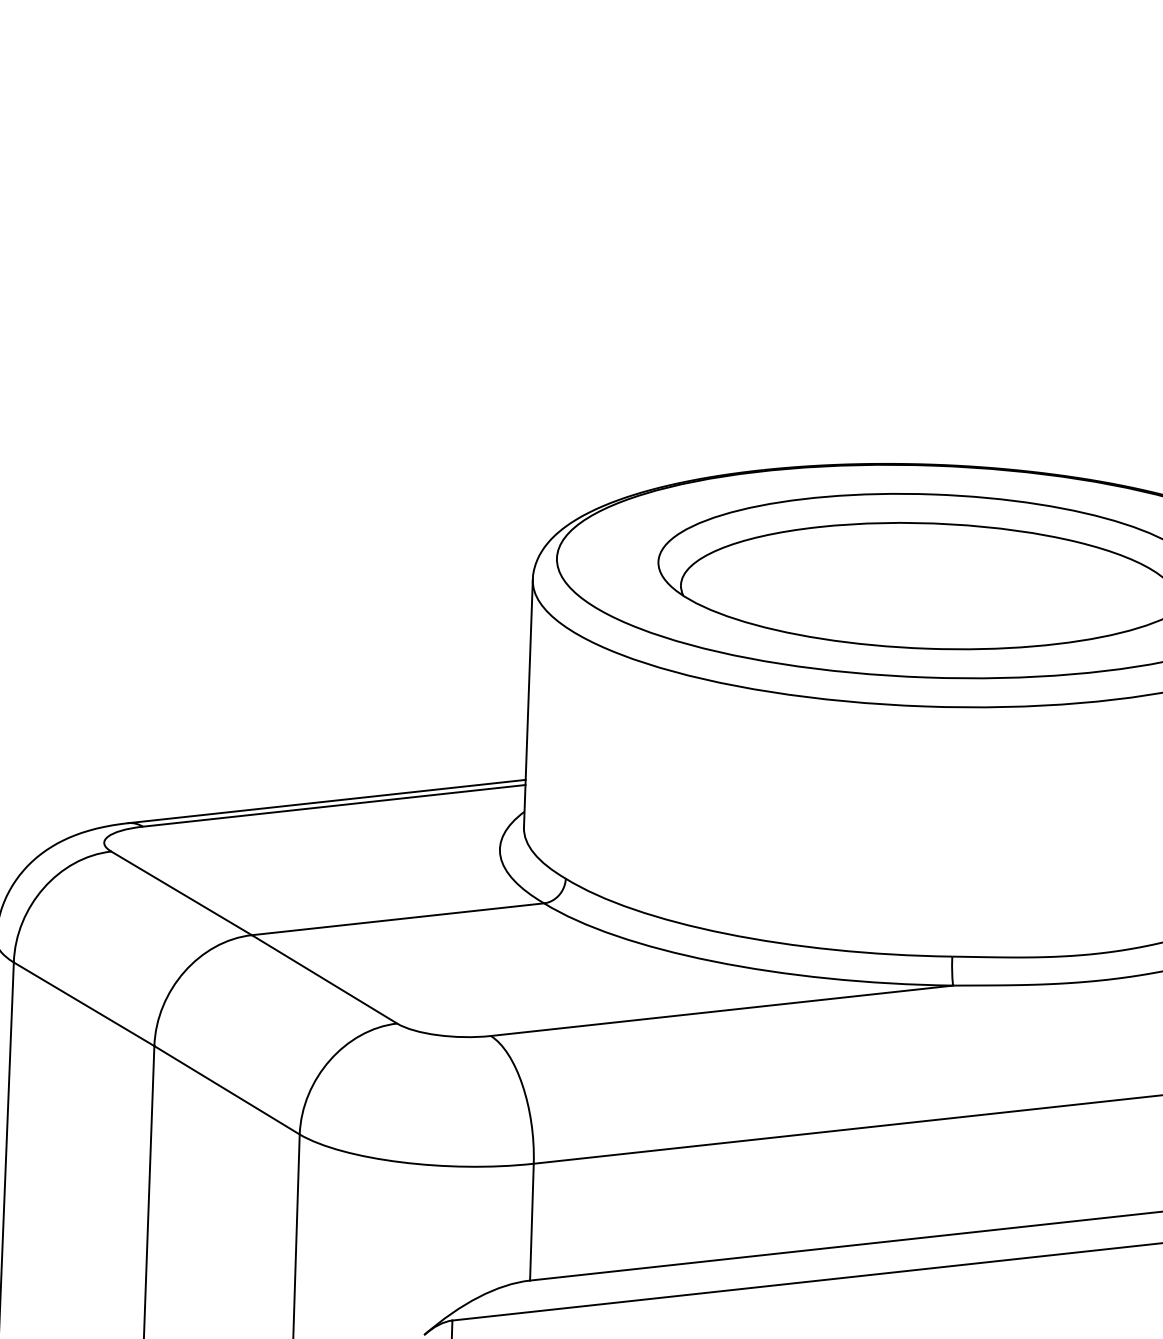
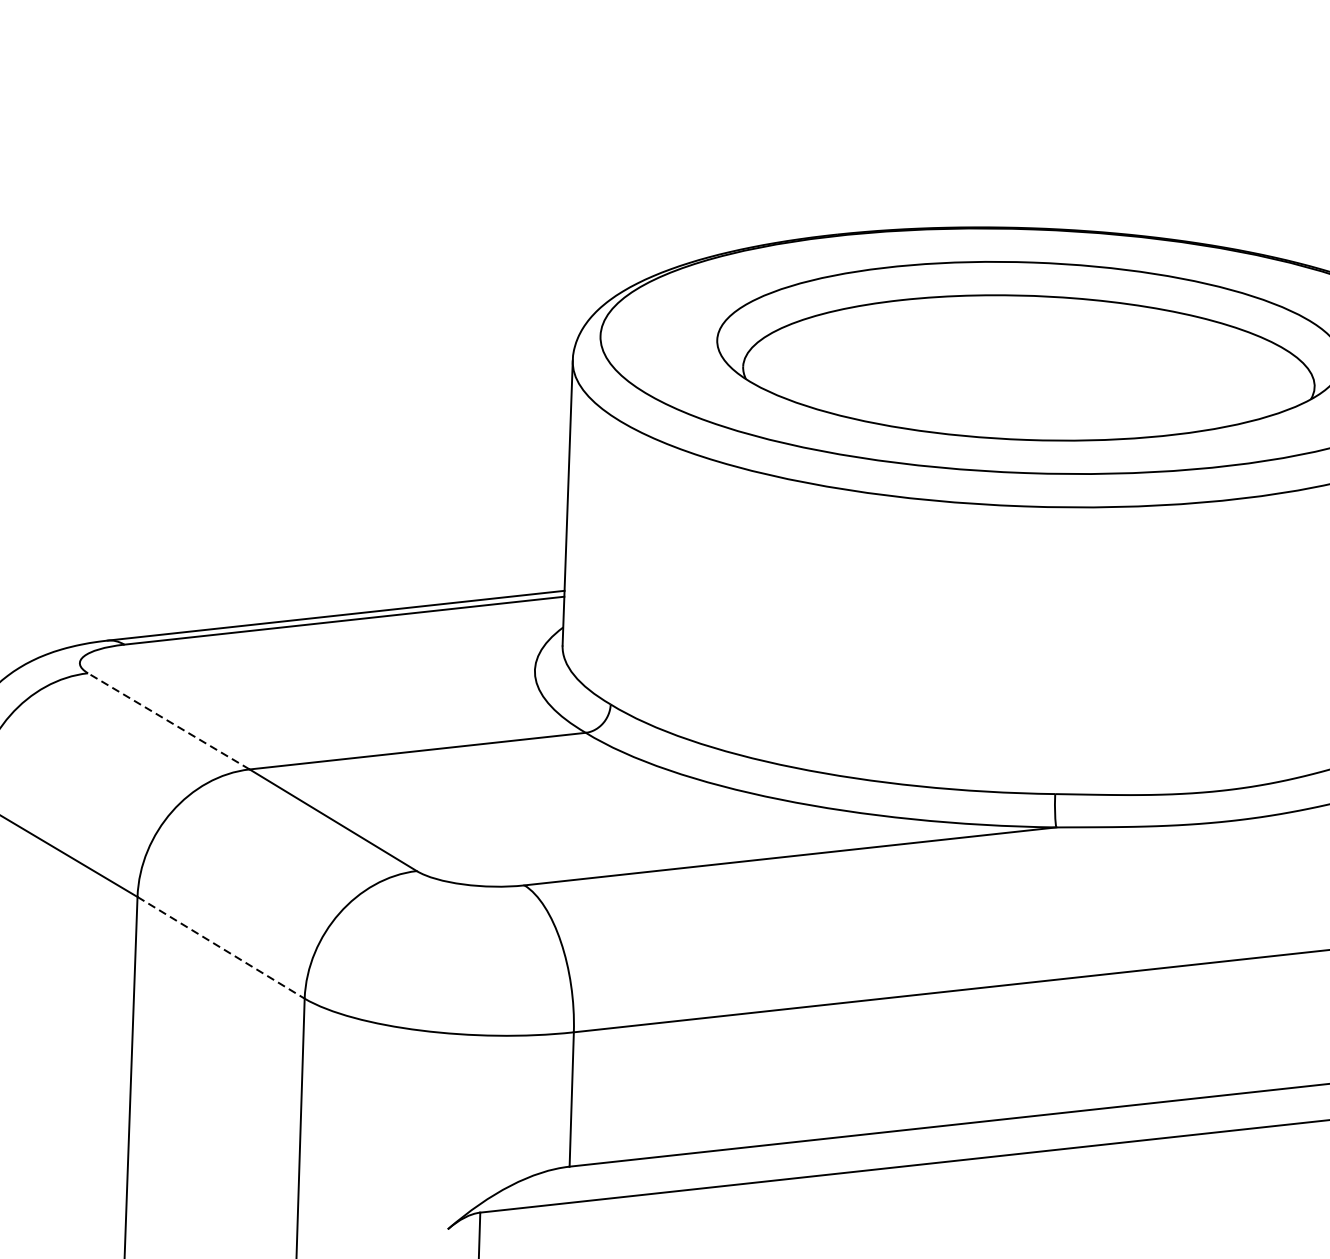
line: (181, 893) -> (168, 721), solid -> dashed
line: (227, 1090) -> (221, 948), solid -> dashed

